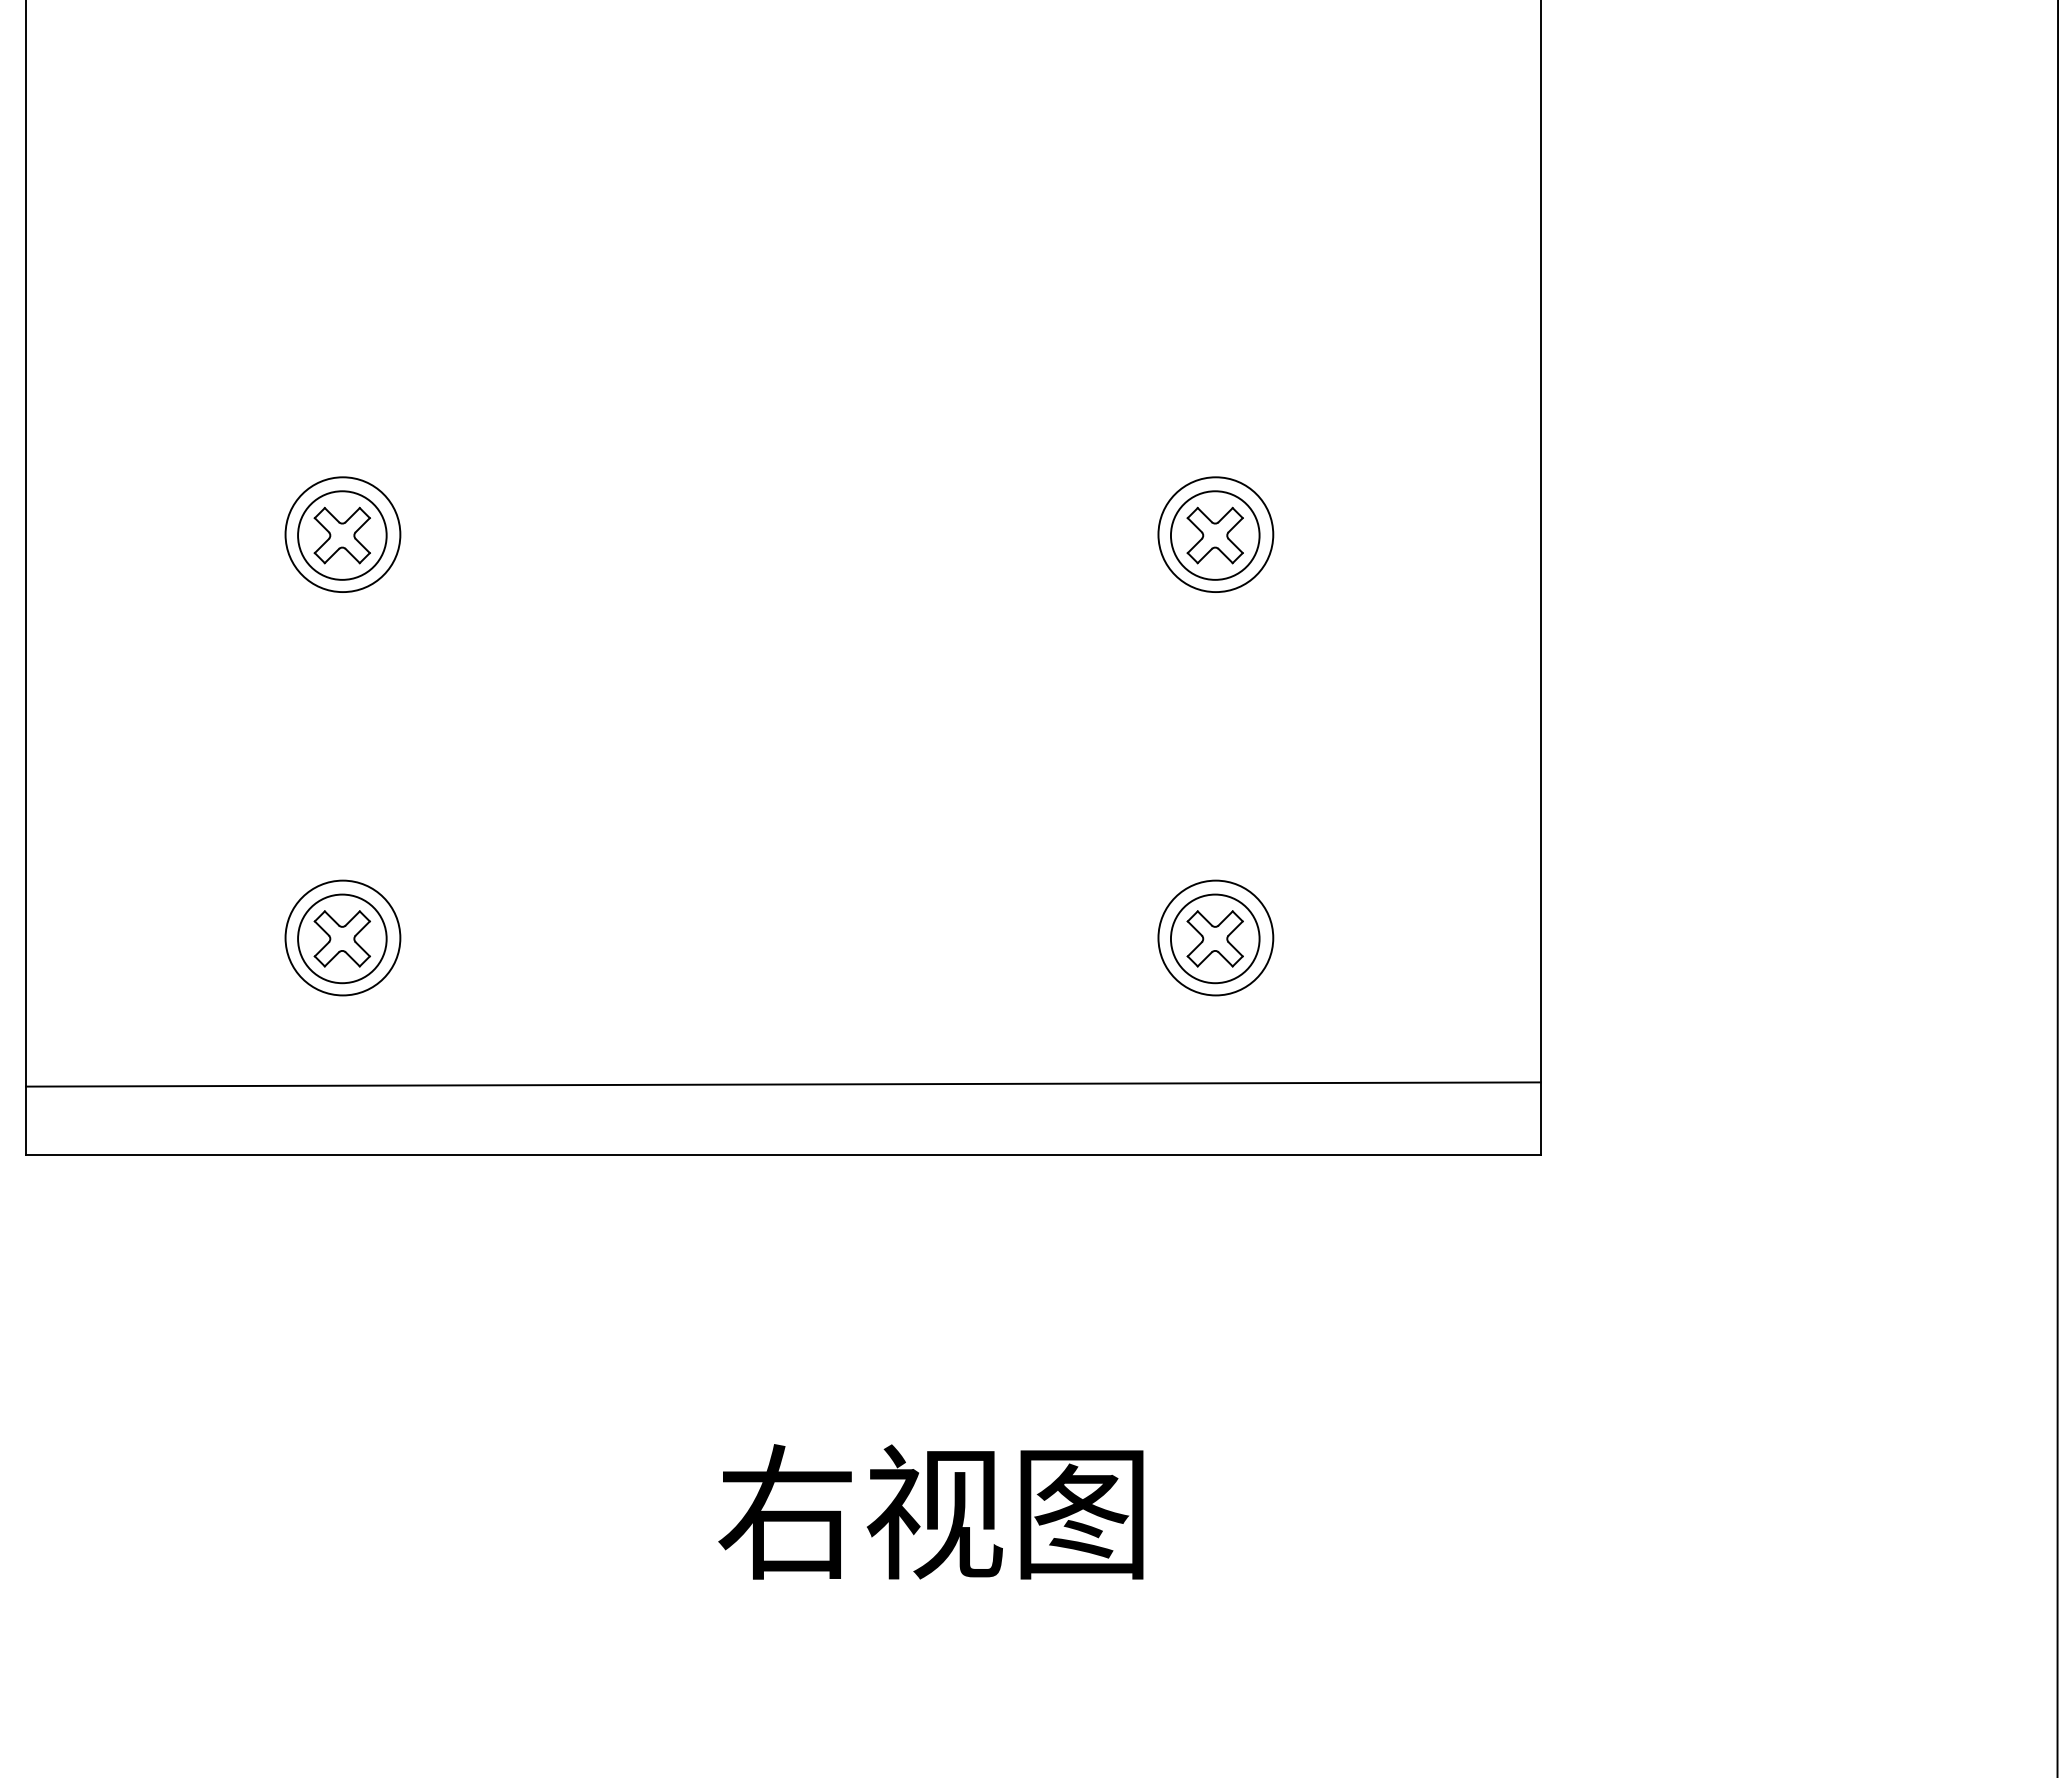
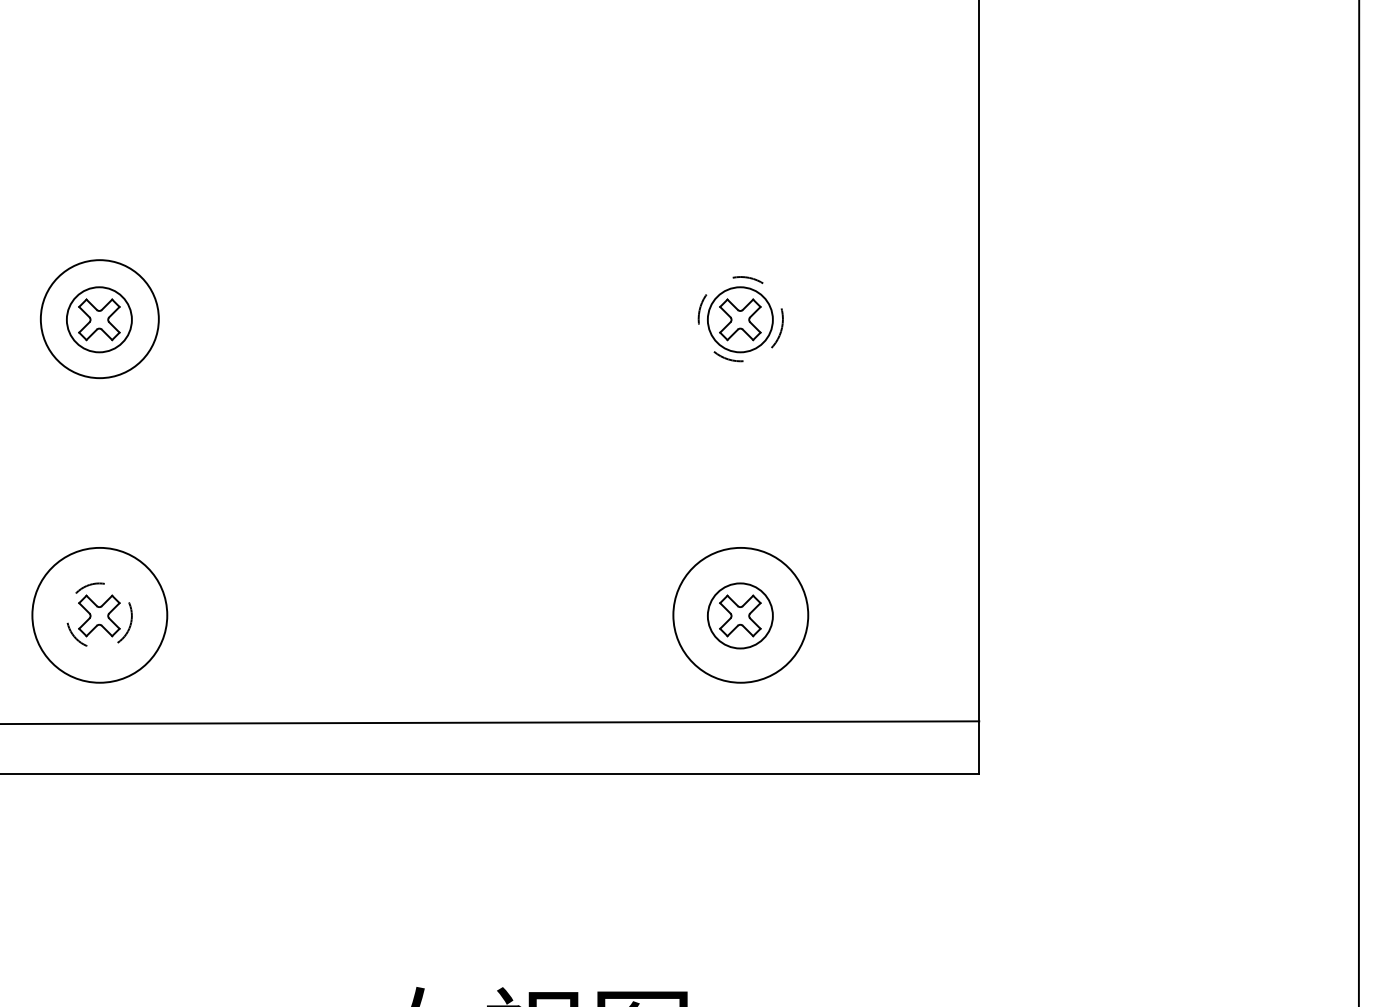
circle: (342, 534) -> (99, 319), size x1.4
circle: (1215, 534) -> (740, 319), solid -> dashed
circle: (342, 937) -> (99, 614), size x1.6
circle: (1215, 937) -> (740, 614), size x1.6
circle: (342, 938) -> (99, 615), solid -> dashed

